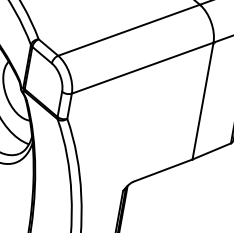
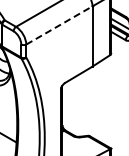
line: (142, 68) -> (59, 25), solid -> dashed

